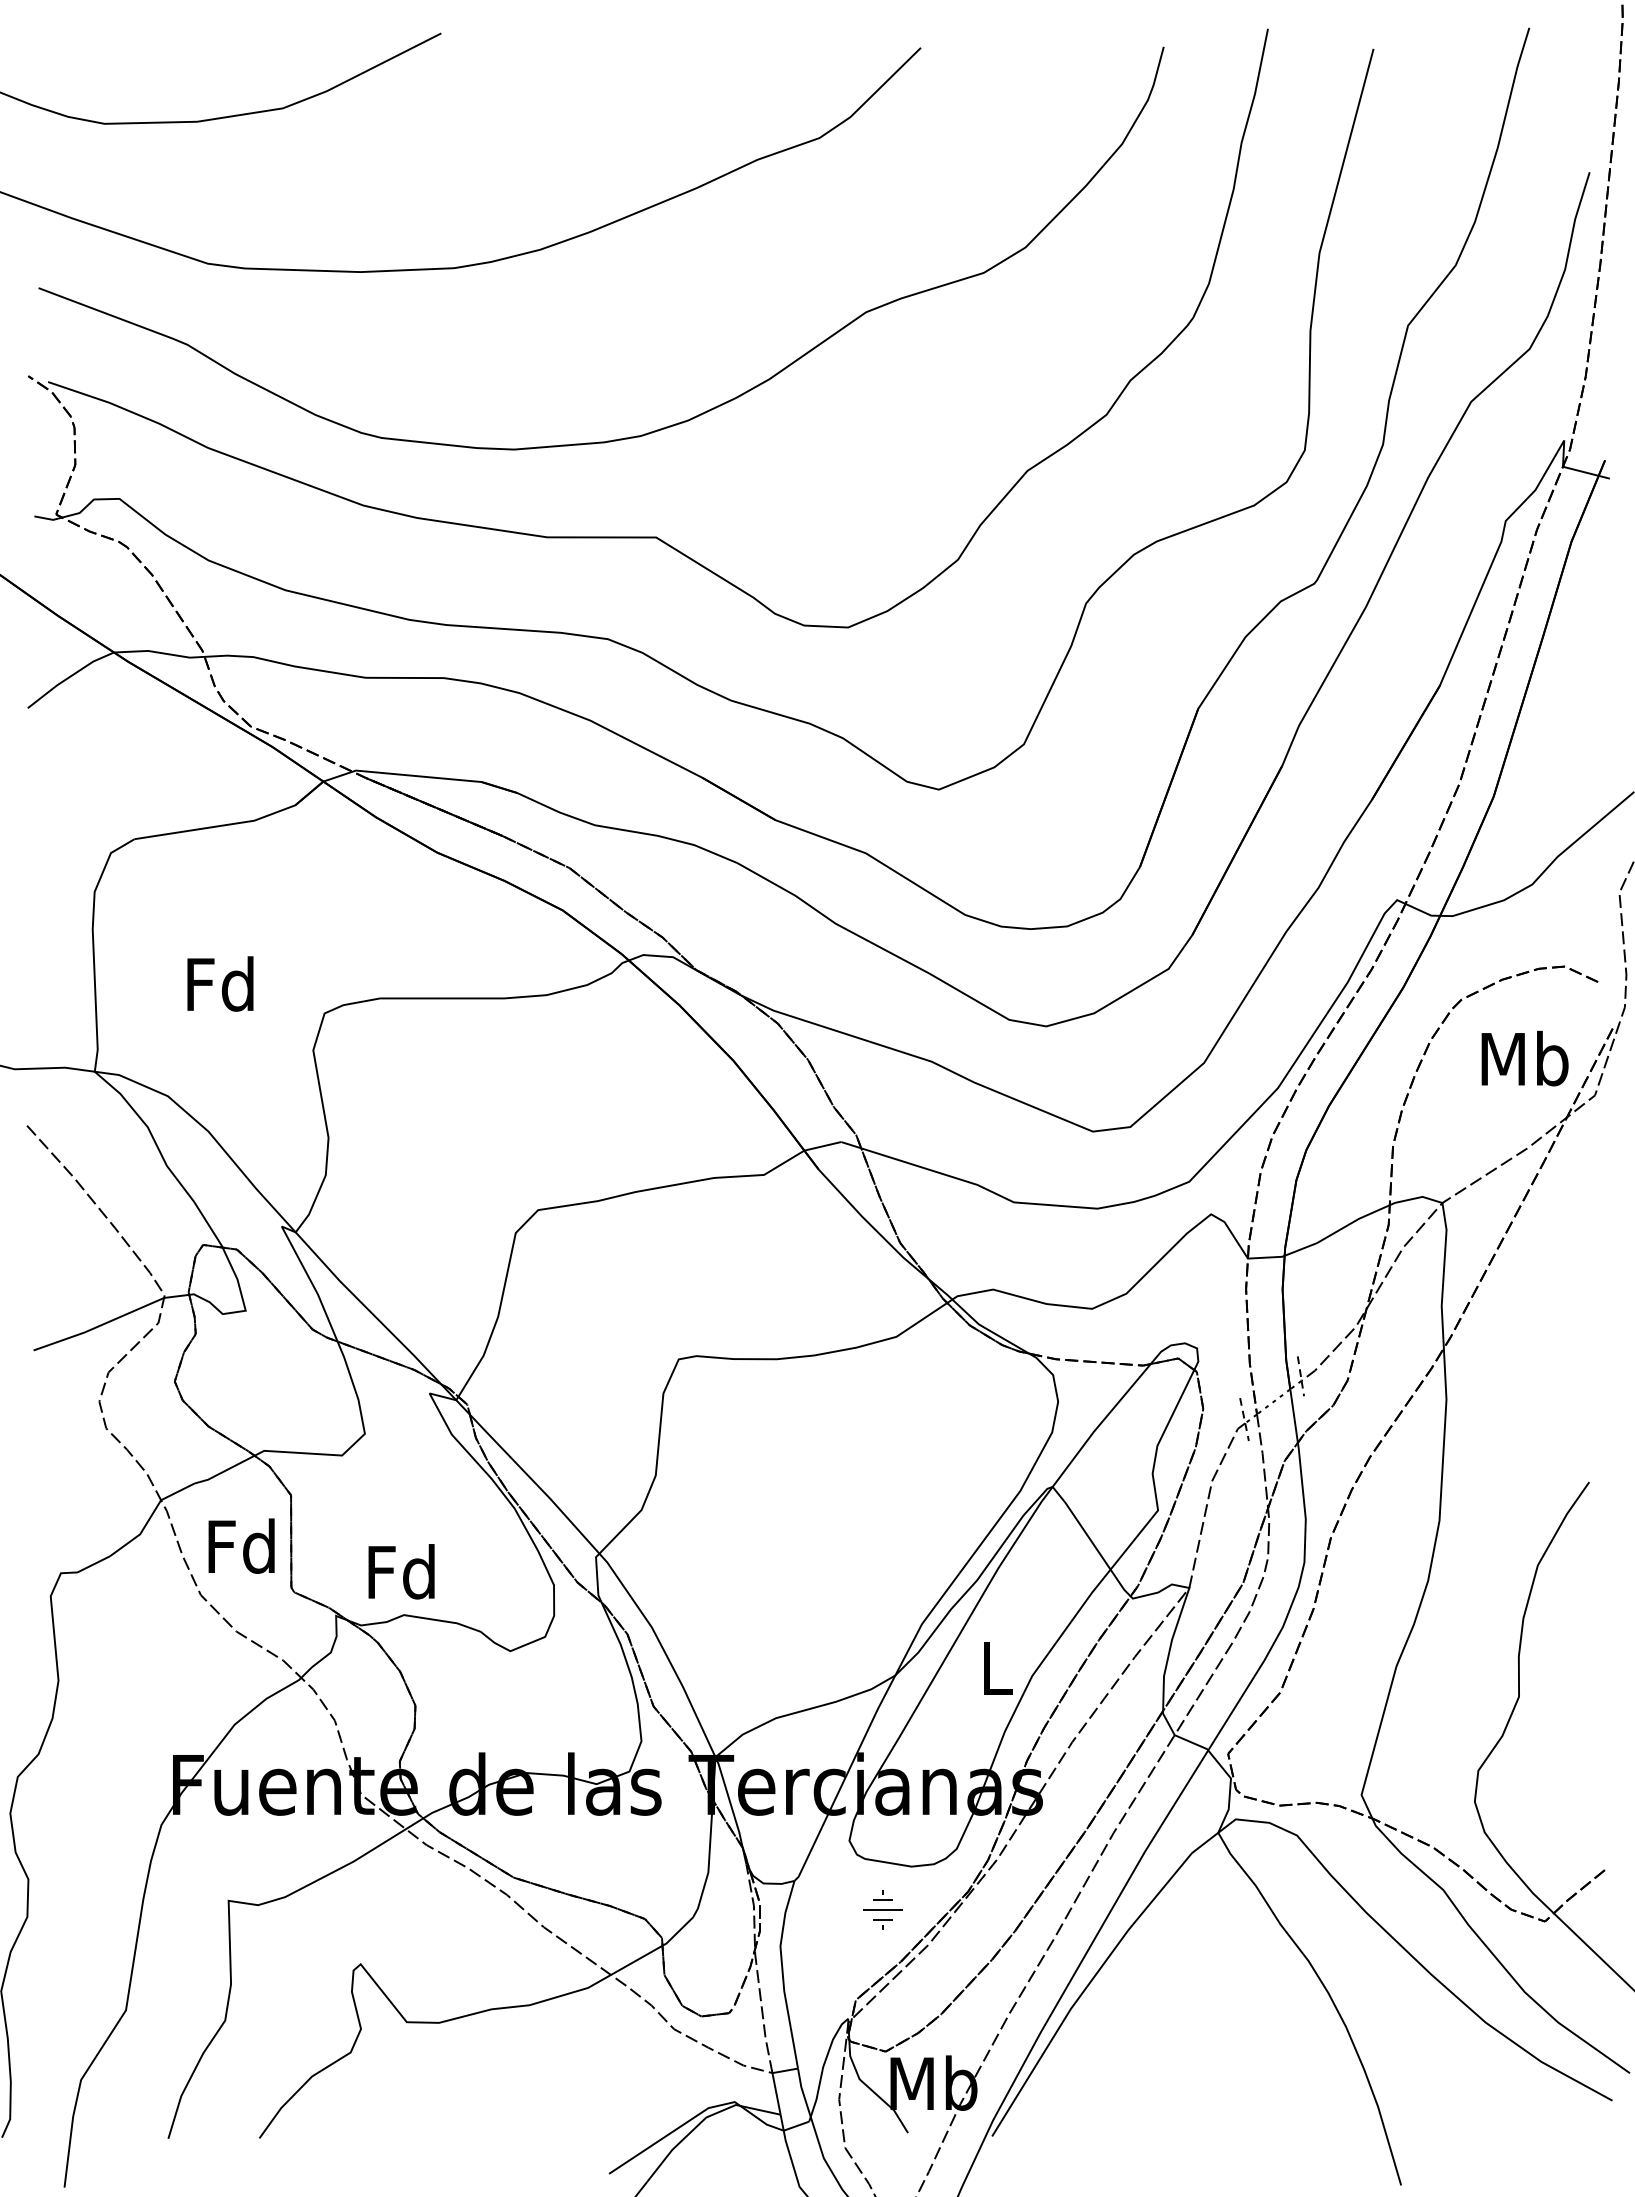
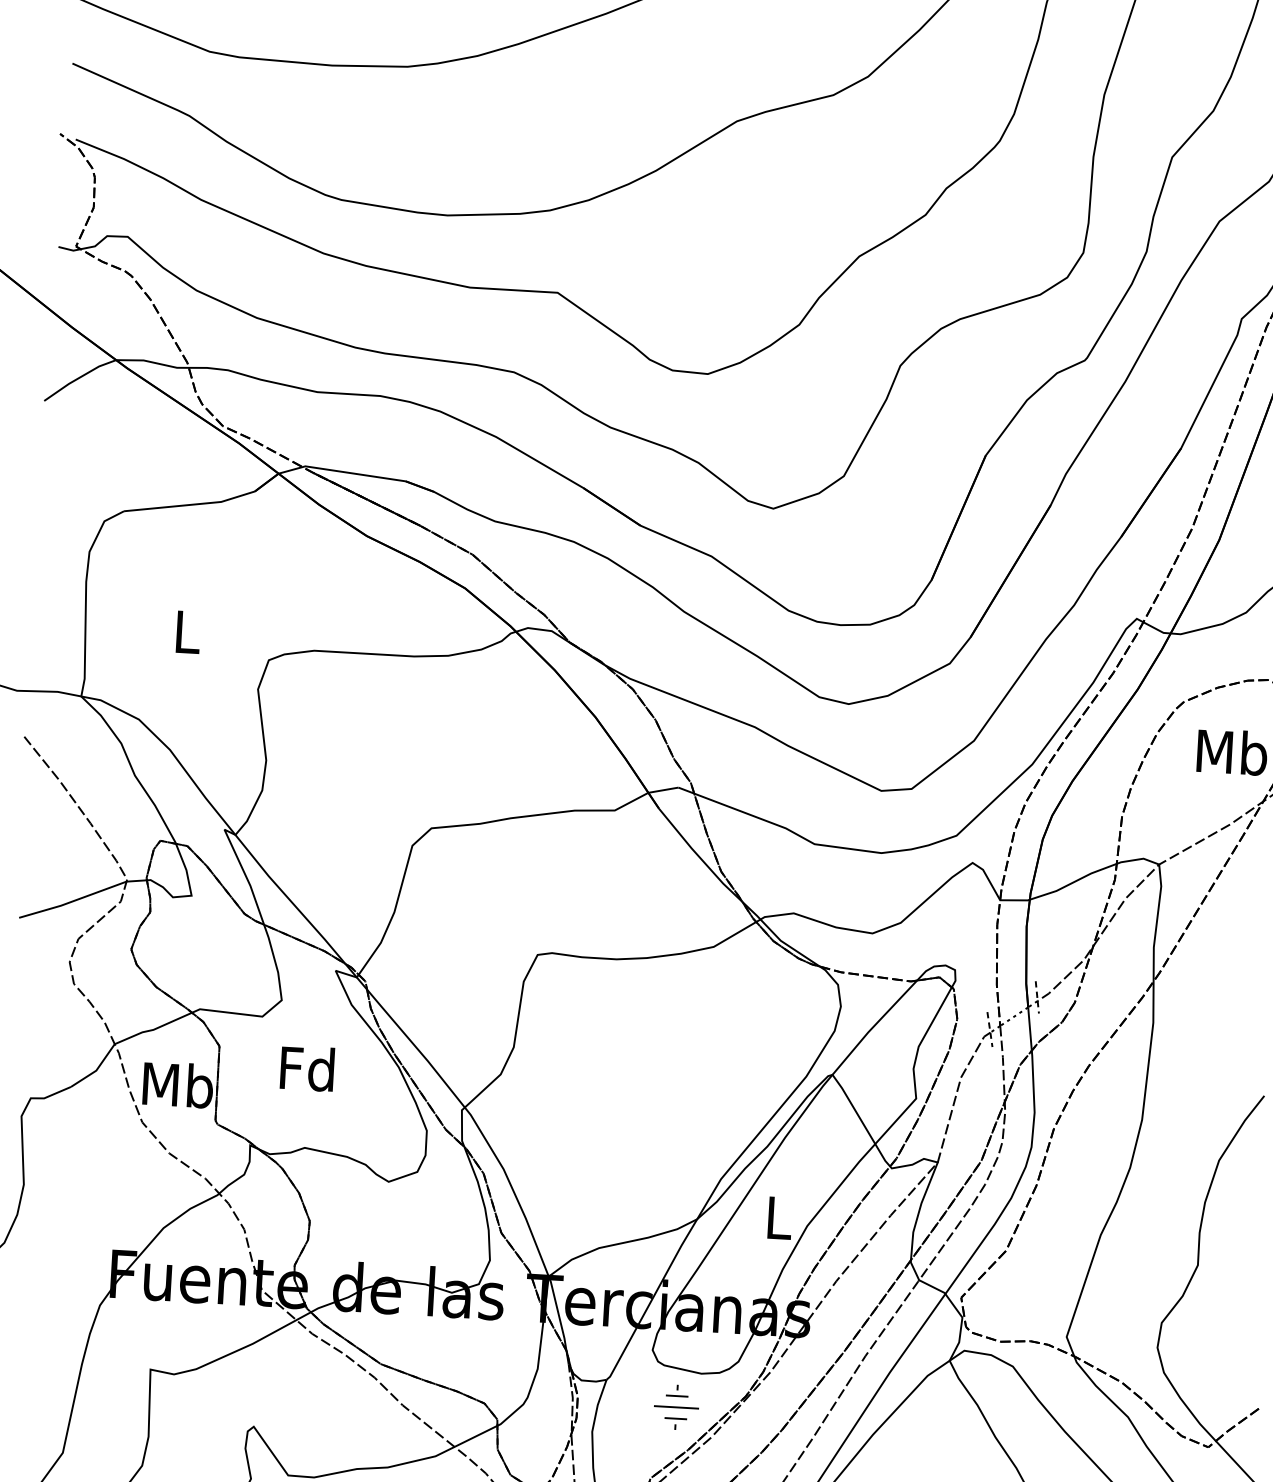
text: (220, 983) -> (186, 631), Fd -> L
text: (242, 1545) -> (178, 1084), Fd -> Mb
text: (401, 1571) -> (307, 1068), moved
part: (882, 1909) -> (676, 1406), size x1.43

